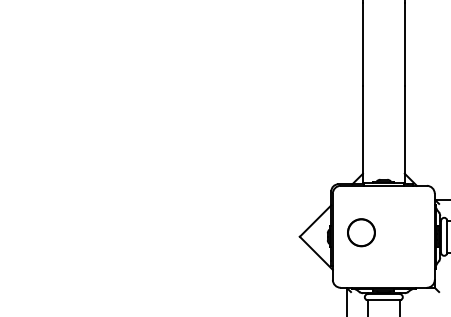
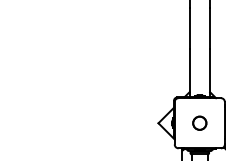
circle: (360, 231) -> (199, 122), moved

